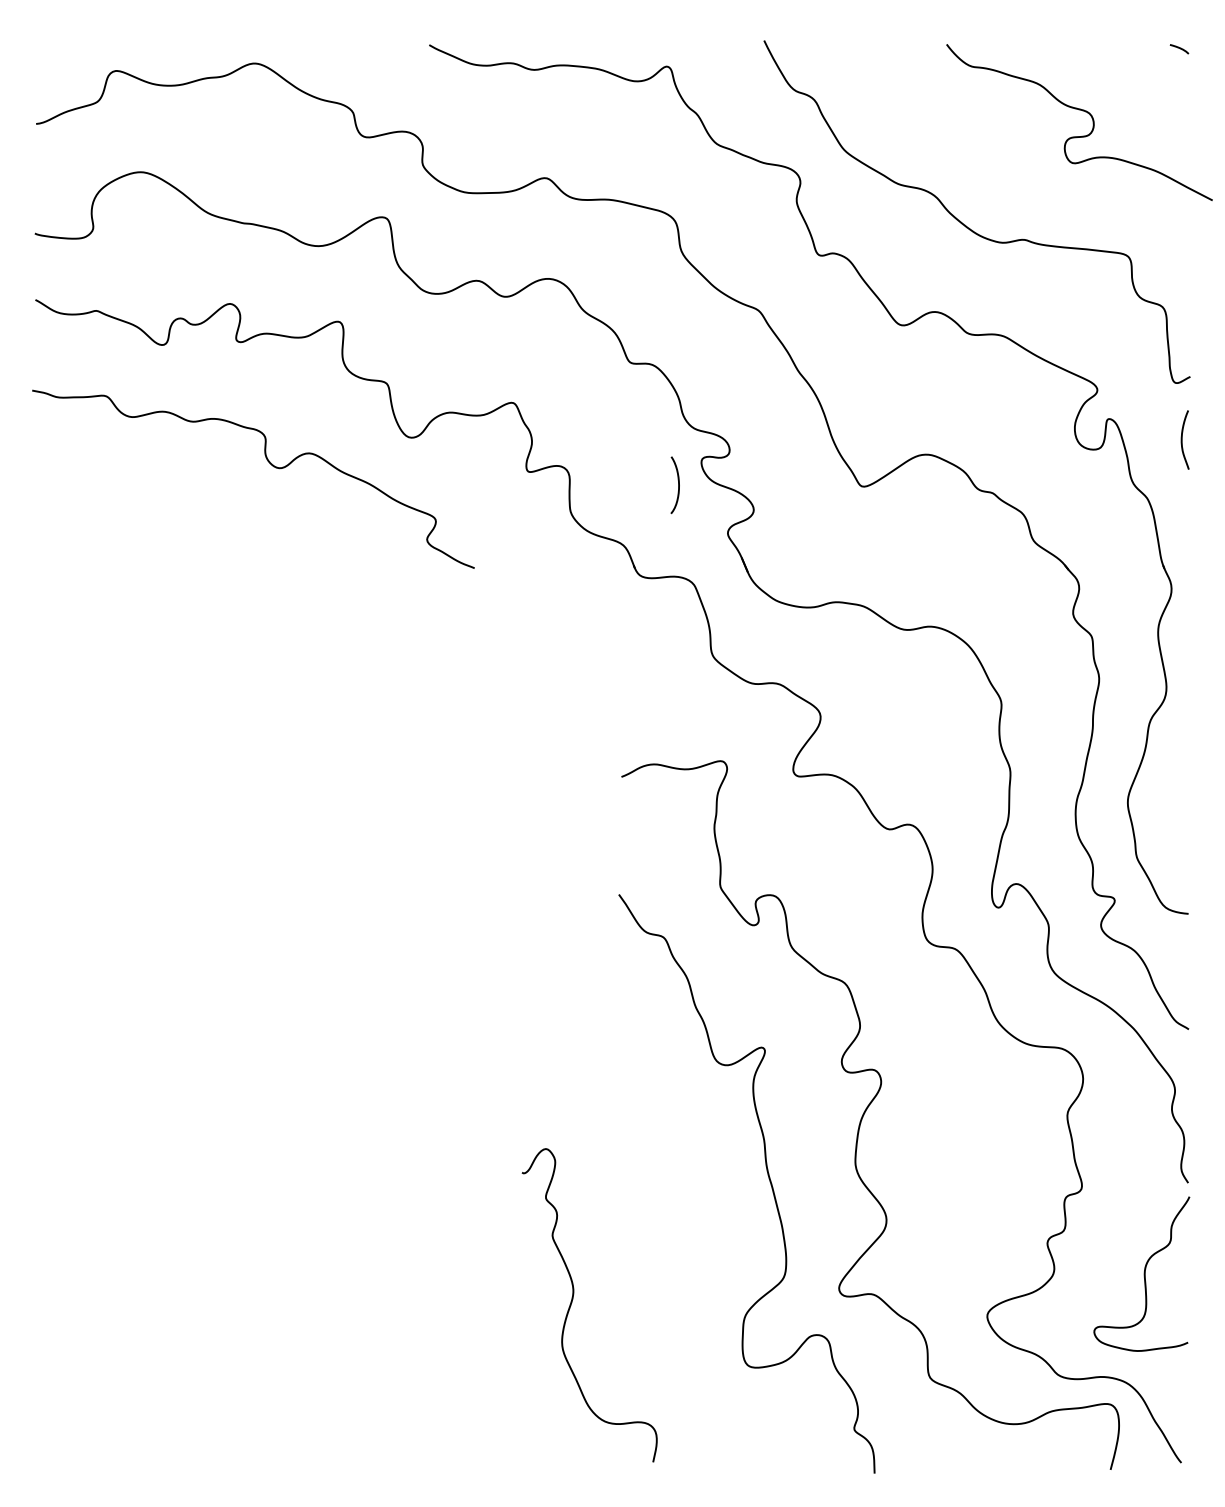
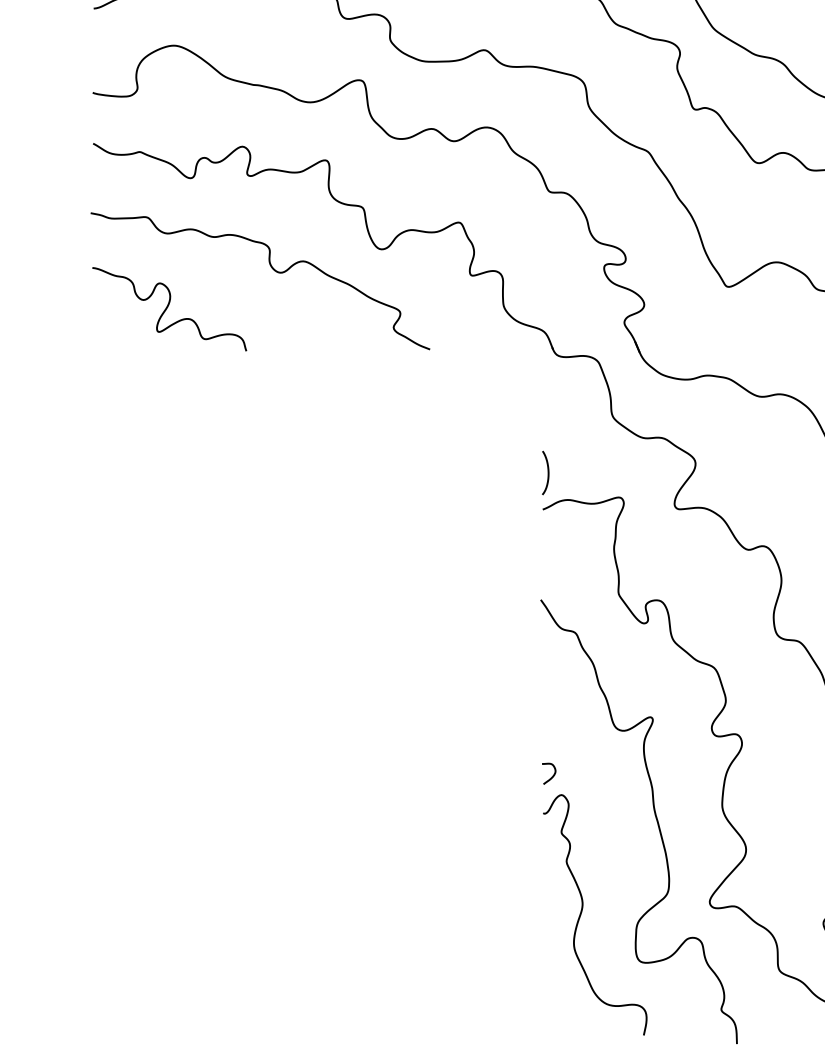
curve: (678, 485) -> (548, 473), moved
curve: (132, 514) -> (167, 308), added
curve: (634, 1123) -> (552, 775), added
curve: (573, 1299) -> (582, 910), moved

